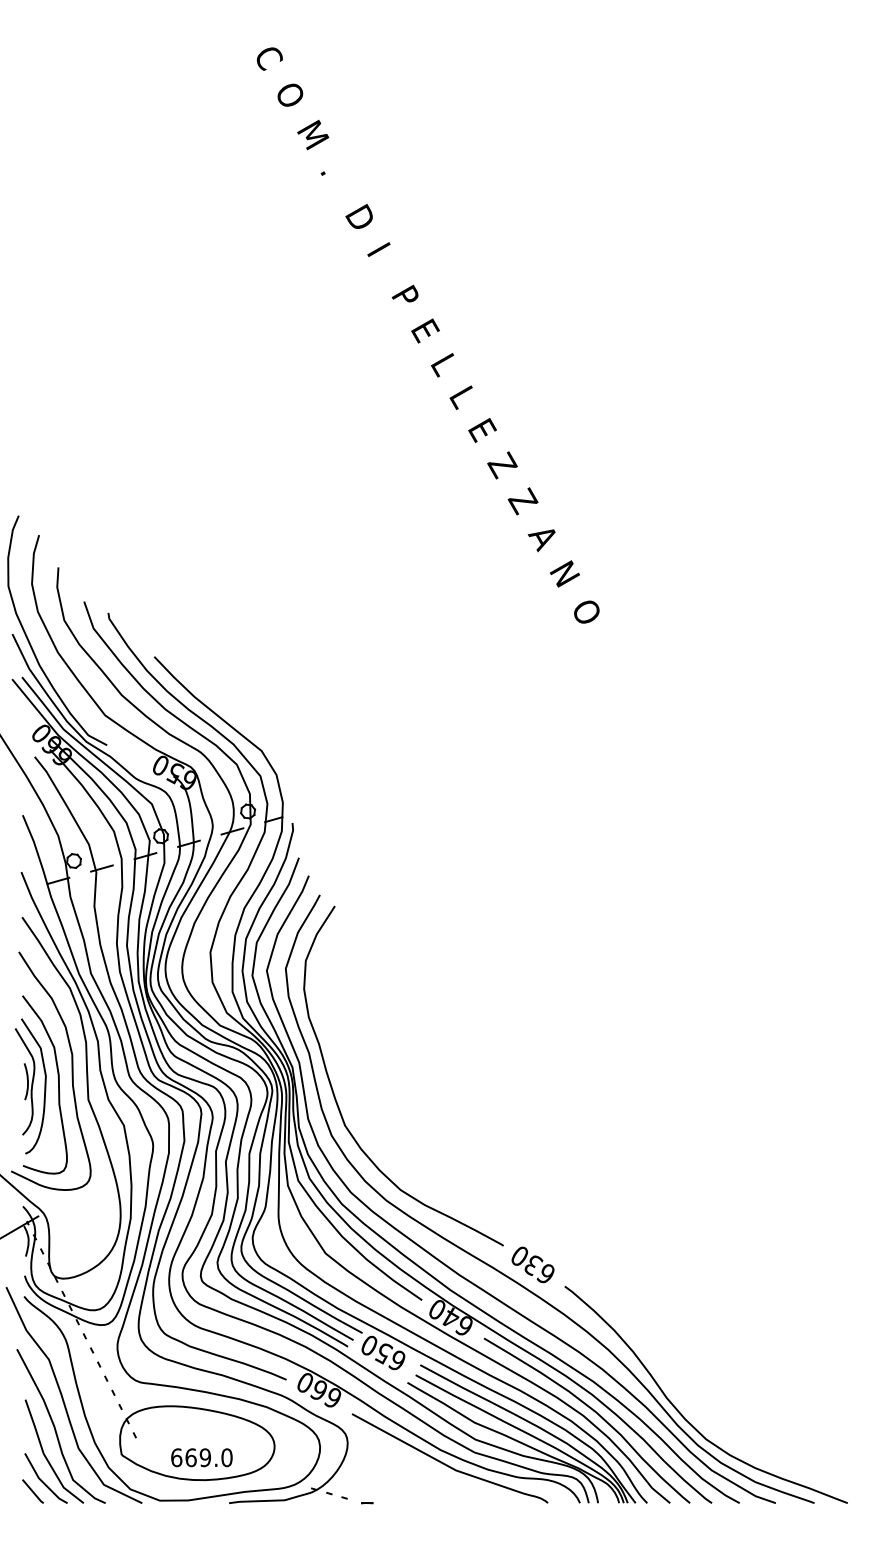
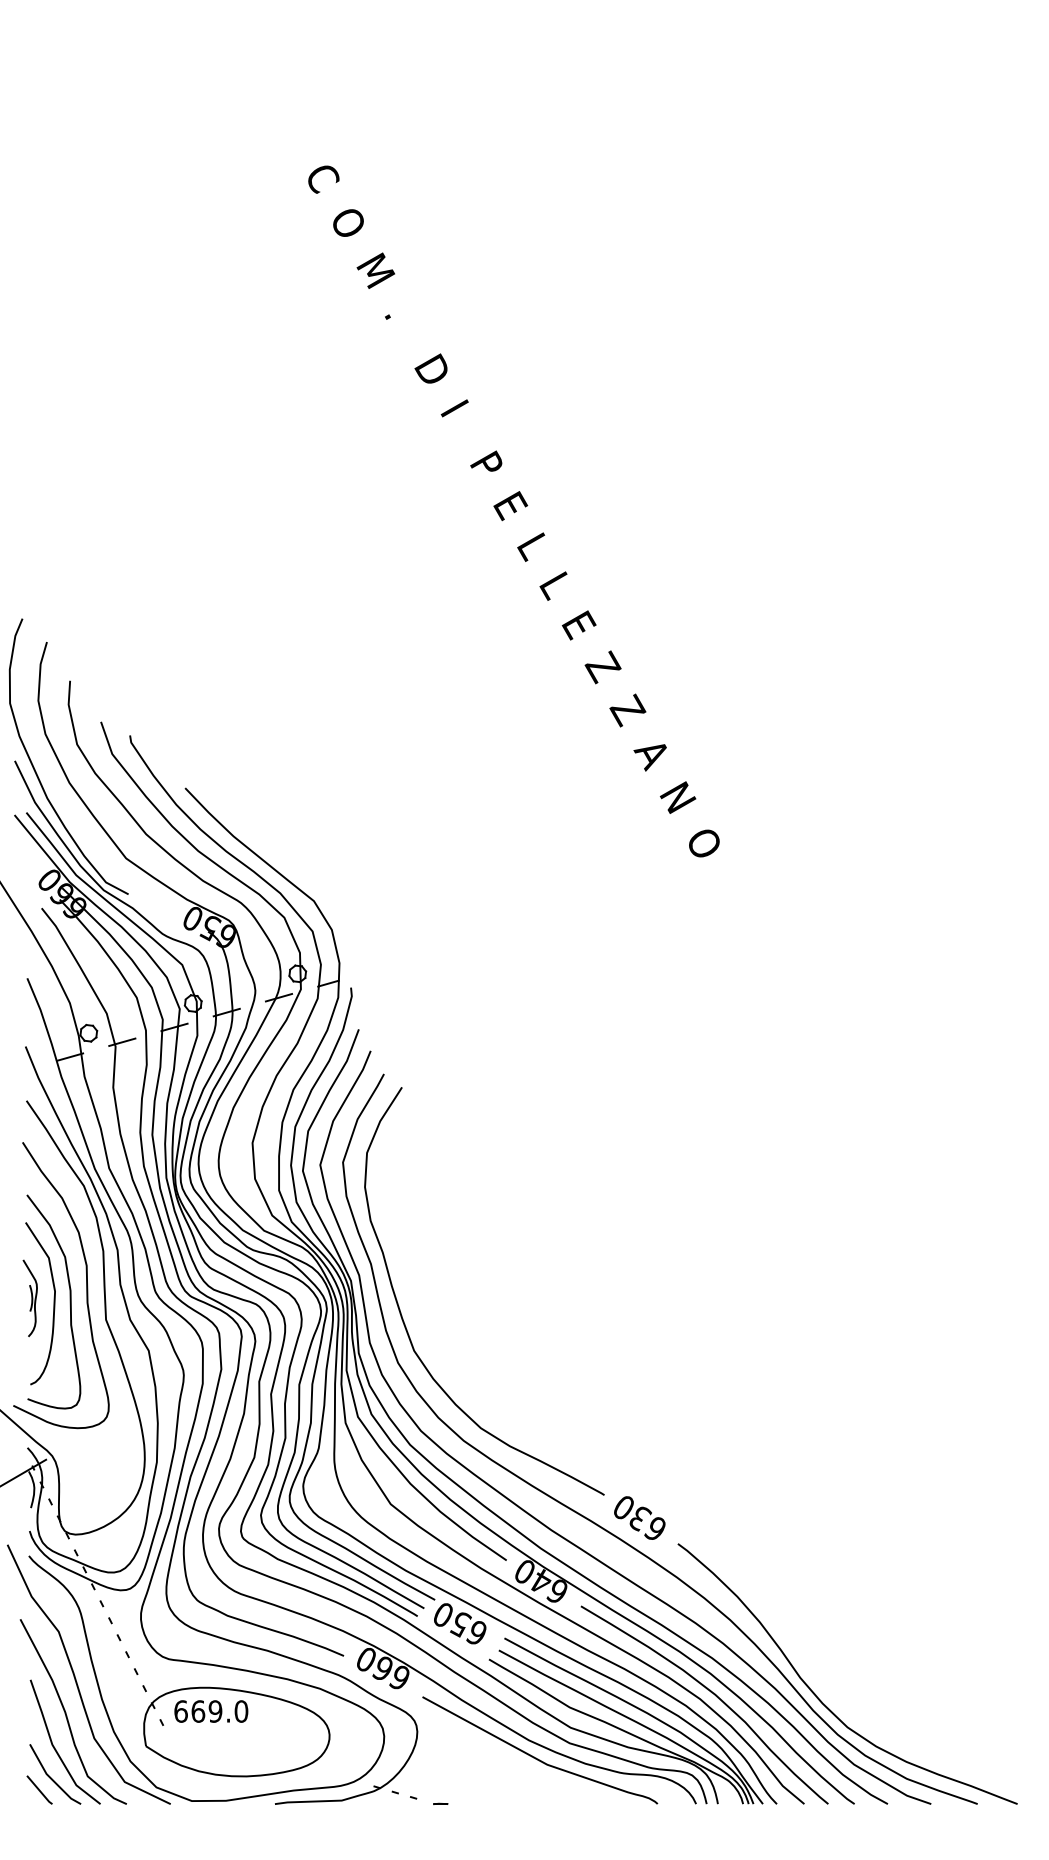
text: (427, 335) -> (513, 511), moved
part: (25, 1081) -> (30, 1298), size x0.6
text: (202, 1457) -> (211, 1711), moved

